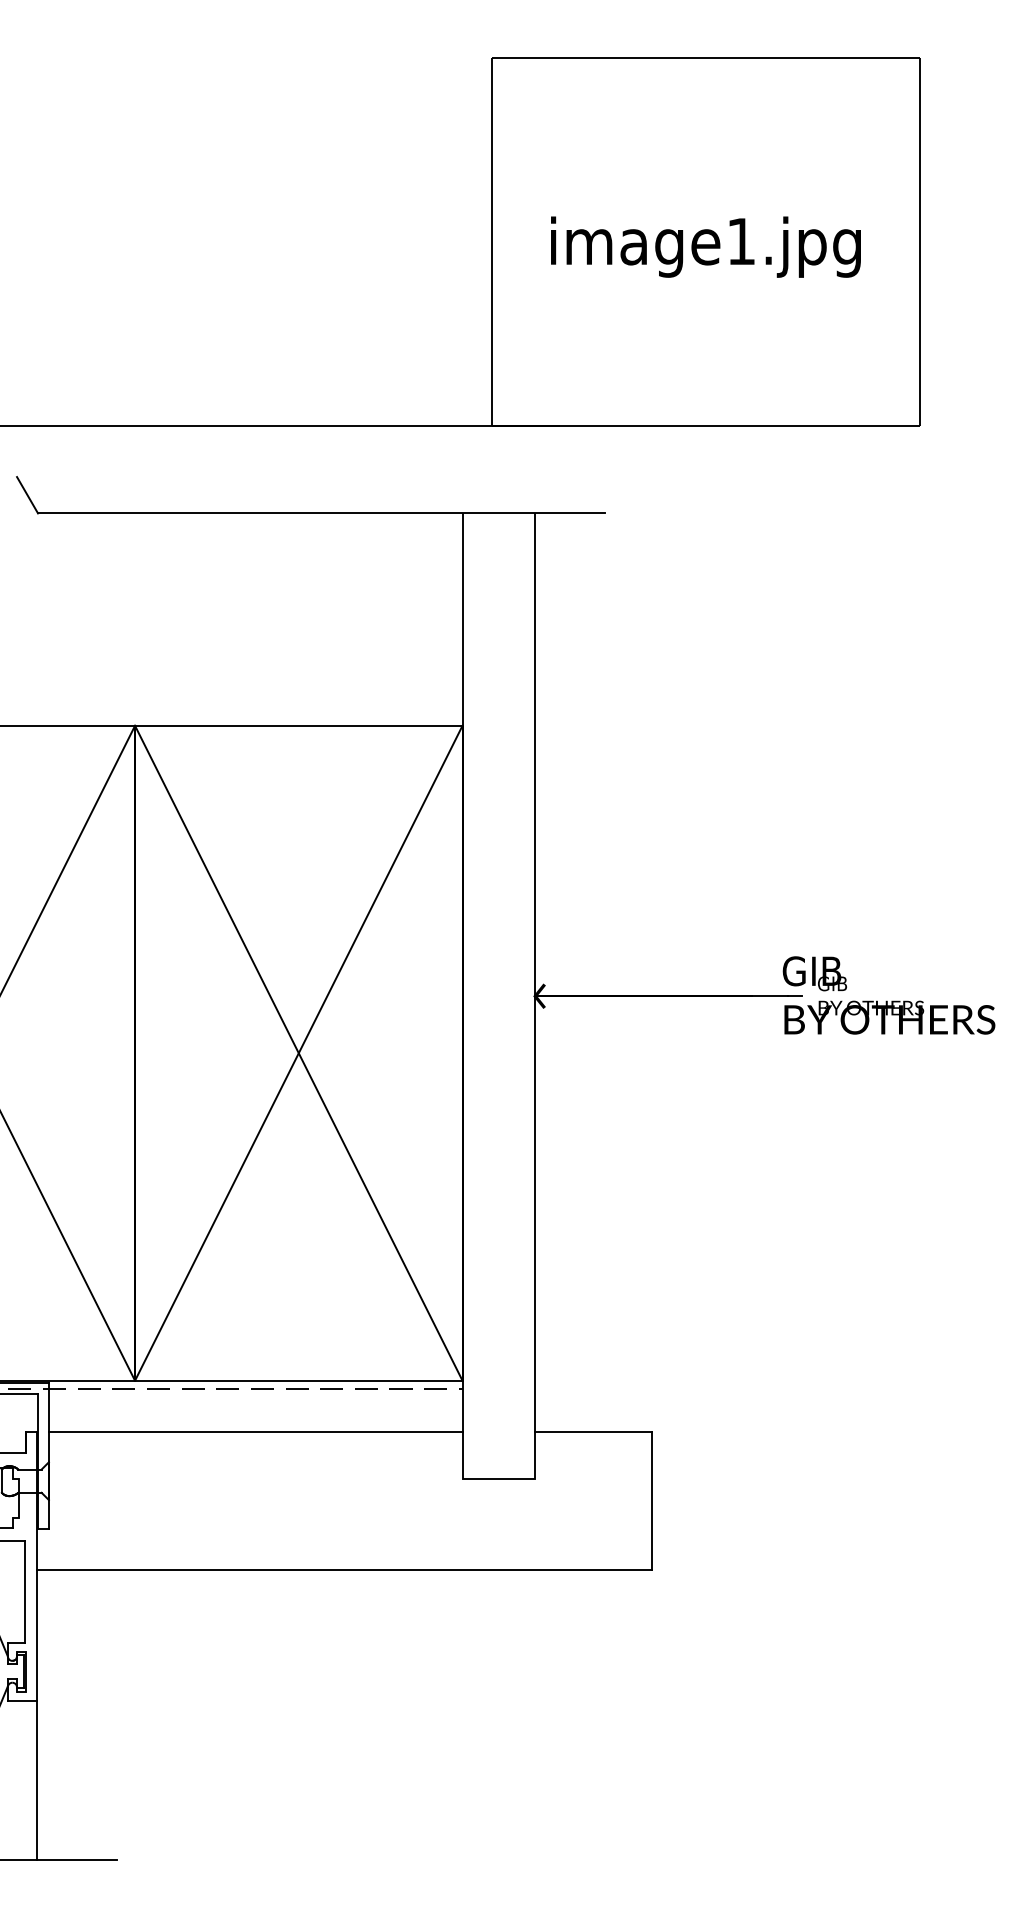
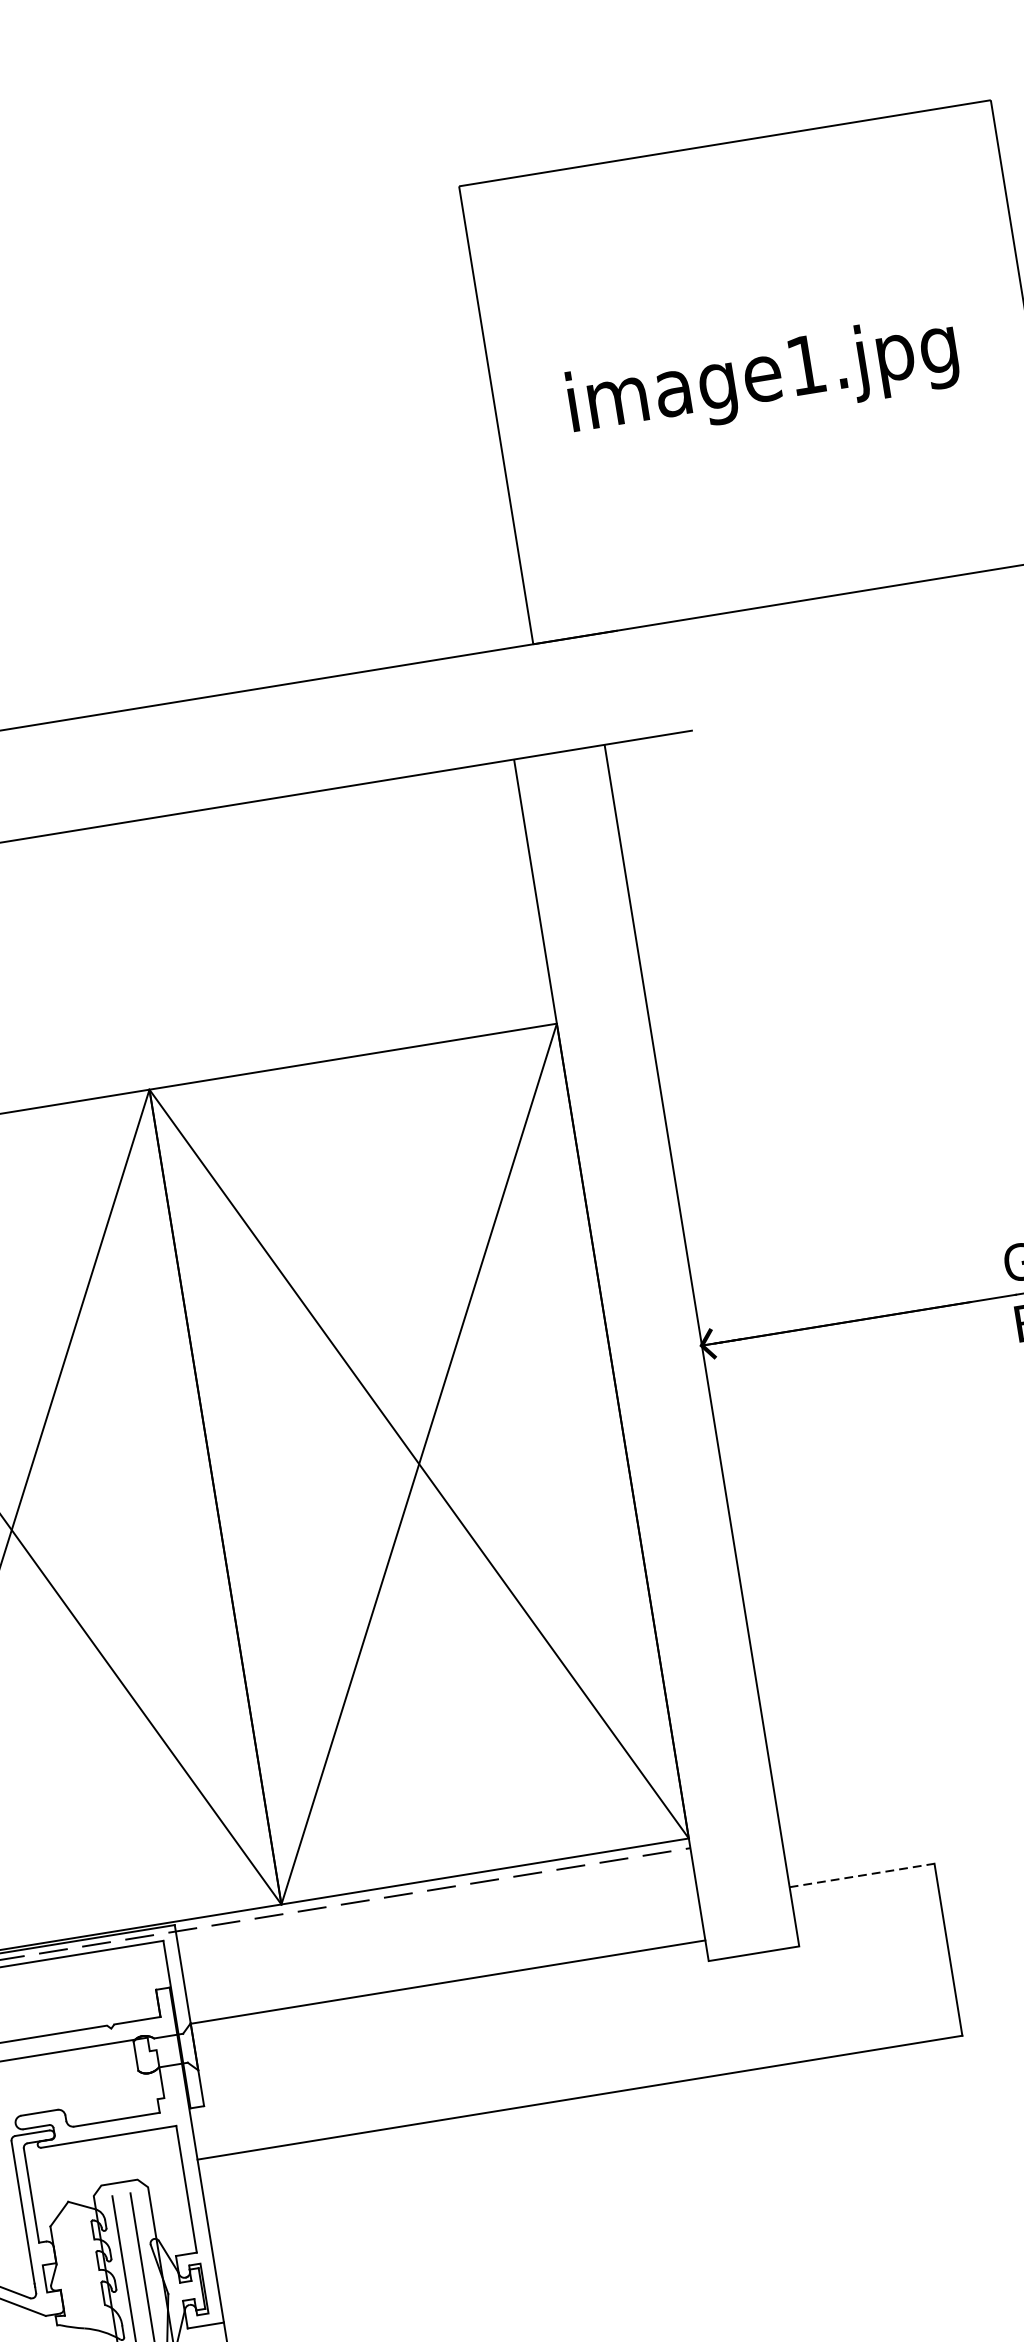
line: (255, 1431) -> (447, 1981), moved
line: (594, 1431) -> (863, 1875), solid -> dashed

